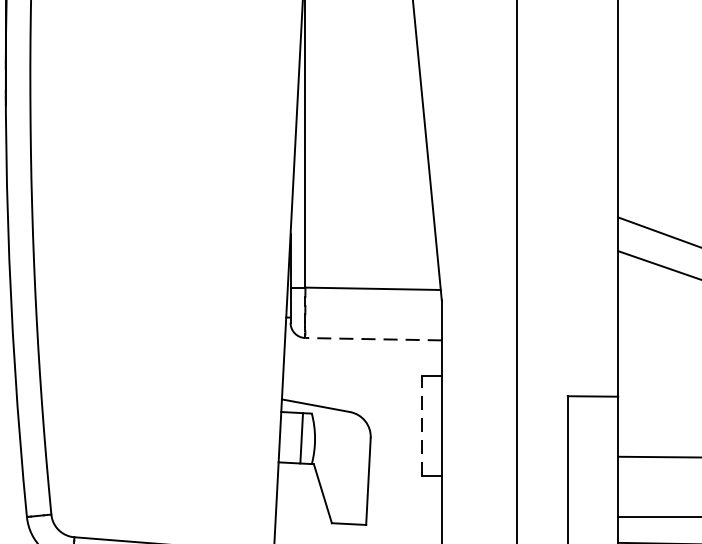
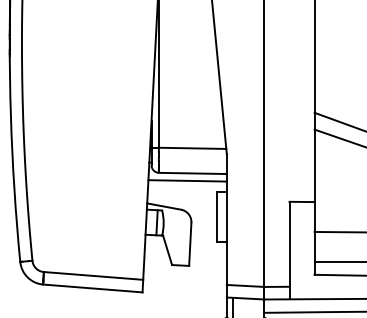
line: (372, 339) -> (192, 173), dashed -> solid
line: (362, 353) -> (187, 180), added
line: (421, 425) -> (216, 216), dashed -> solid

